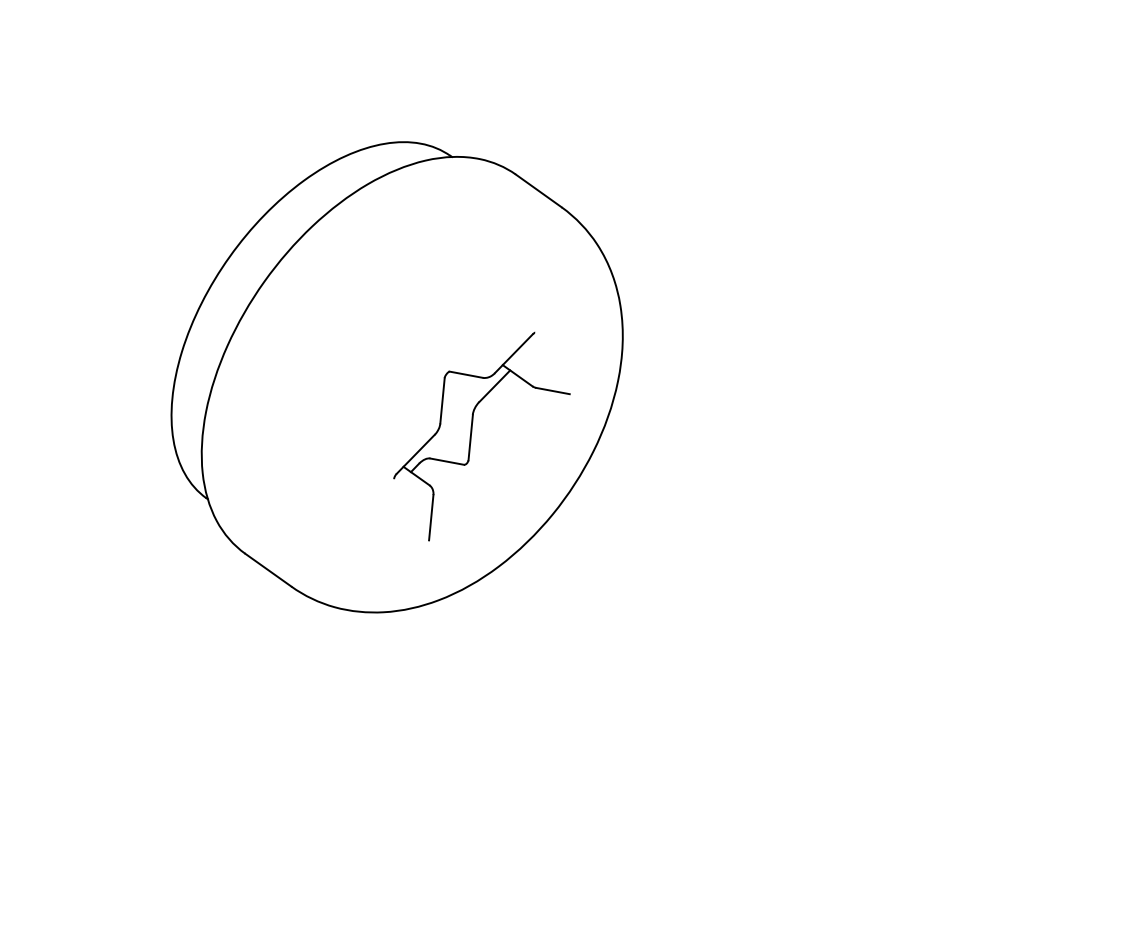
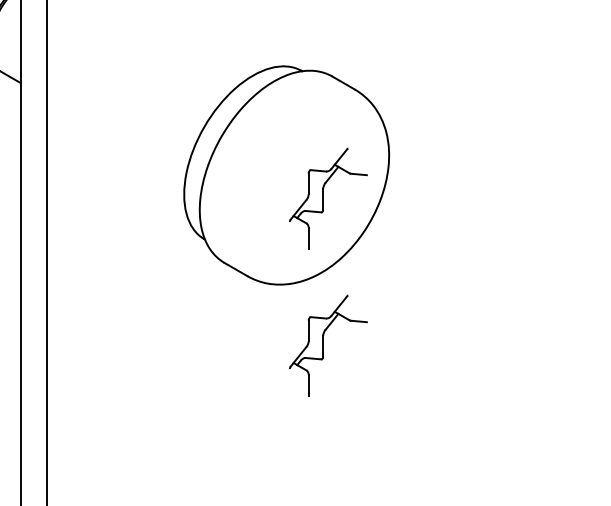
part: (451, 752) -> (328, 345), added

